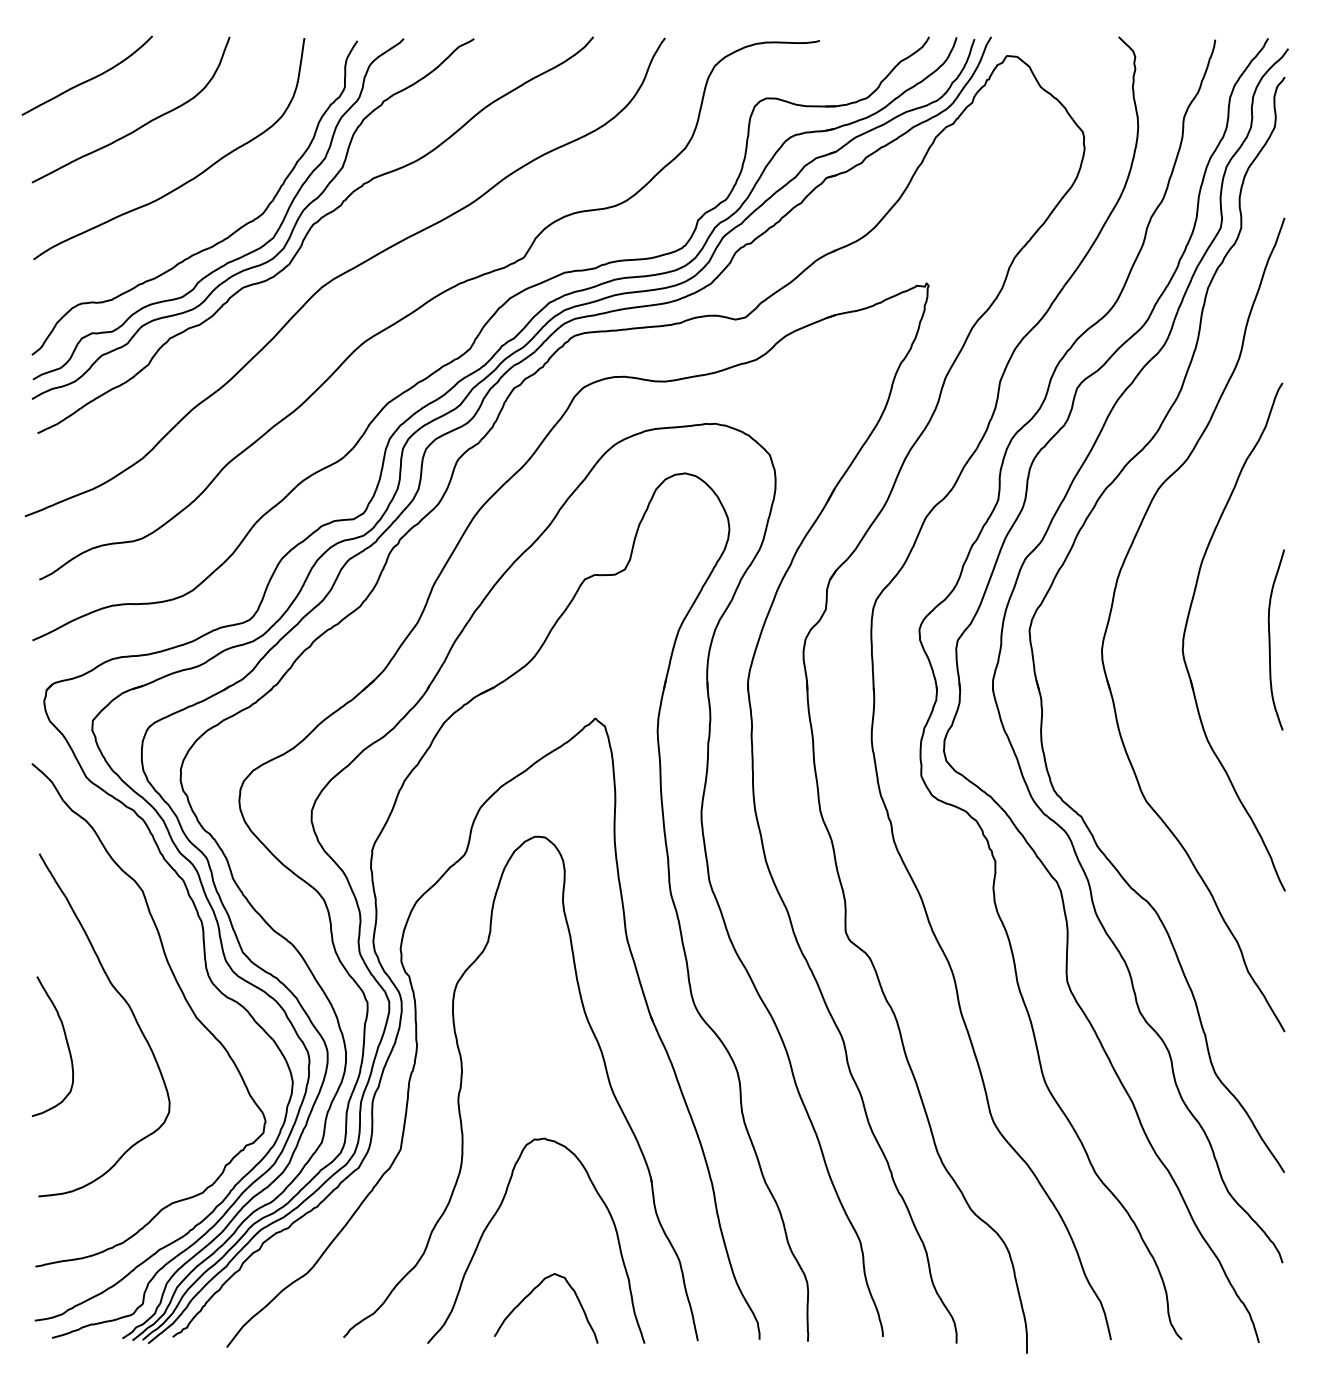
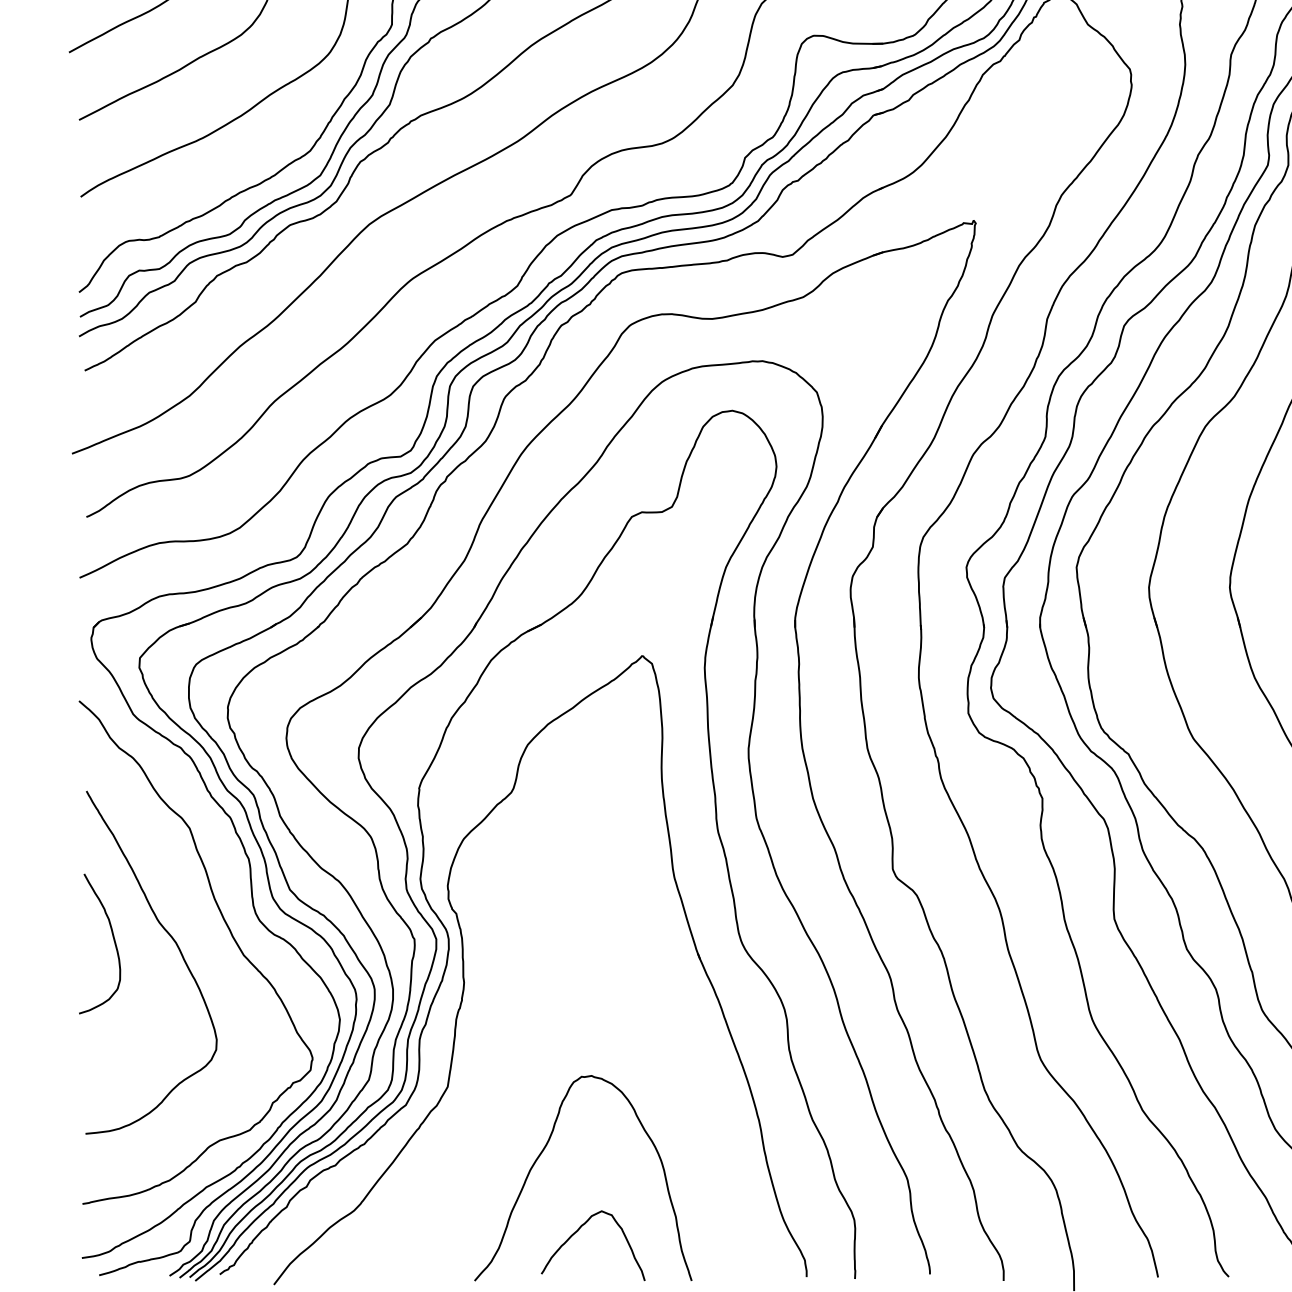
curve: (66, 1044) -> (113, 941), moved
part: (462, 1082) -> (509, 1019), removed

